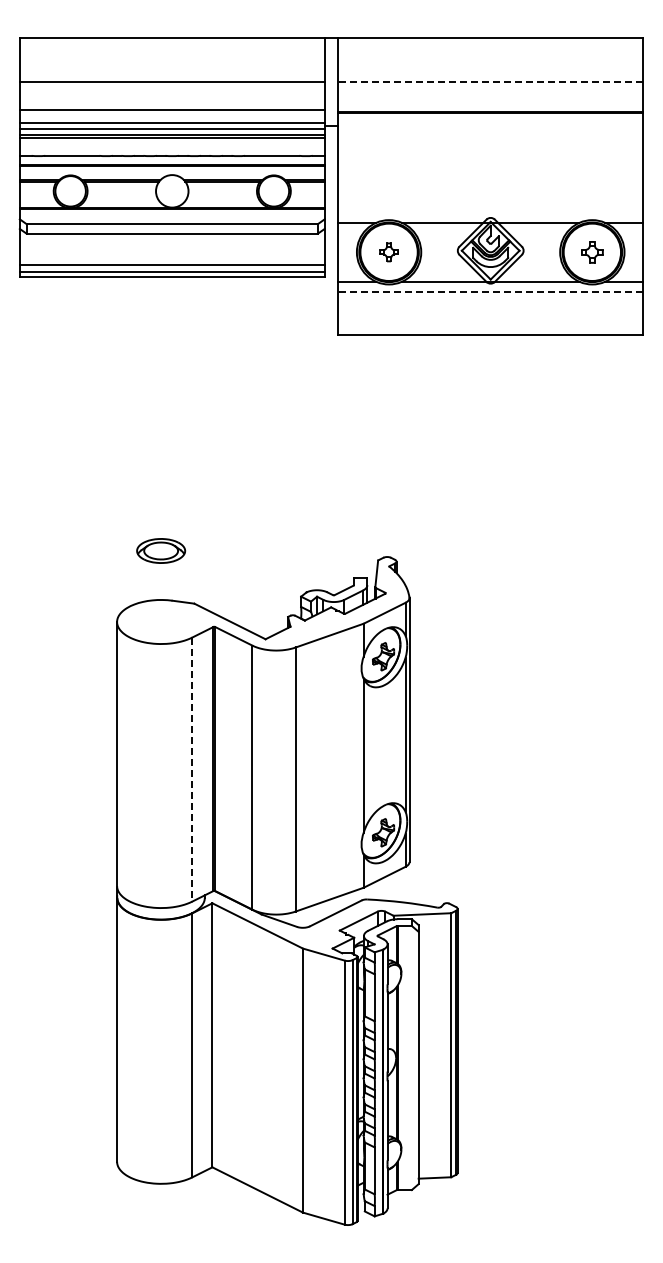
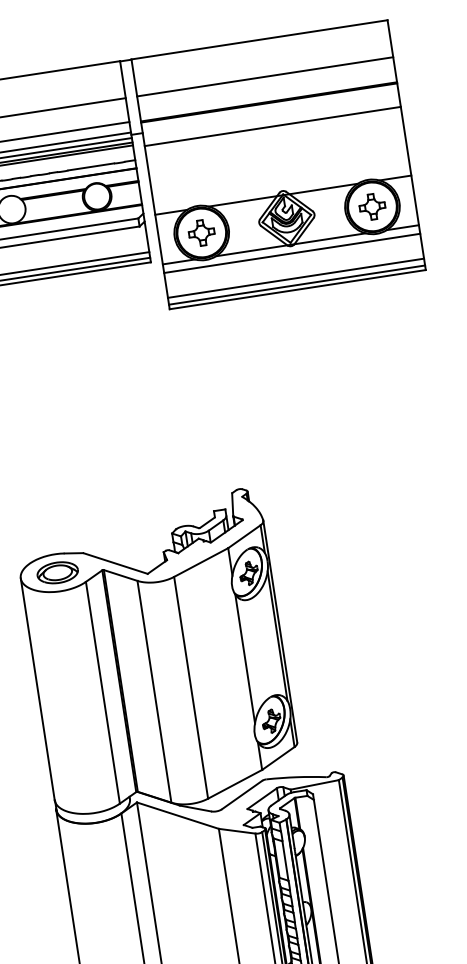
line: (490, 81) -> (264, 76), dashed -> solid
line: (490, 141) -> (272, 126), added
part: (388, 252) -> (201, 233), size x1.67
part: (592, 252) -> (372, 207), size x1.43
line: (490, 292) -> (292, 253), dashed -> solid
line: (490, 321) -> (295, 278), added
line: (490, 329) -> (296, 284), added
part: (161, 550) -> (58, 572), moved
line: (192, 770) -> (103, 693), dashed -> solid

